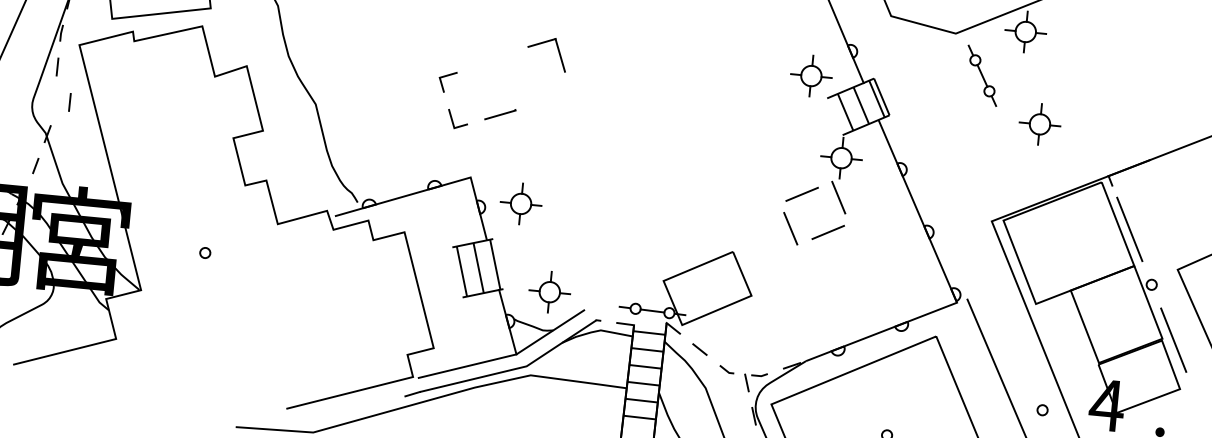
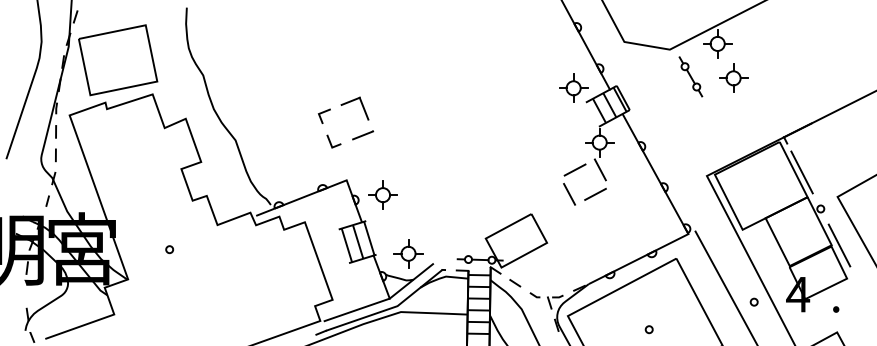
part: (546, 43) -> (353, 101), moved
line: (69, 102) -> (55, 155), moved
part: (1040, 123) -> (733, 77), moved

